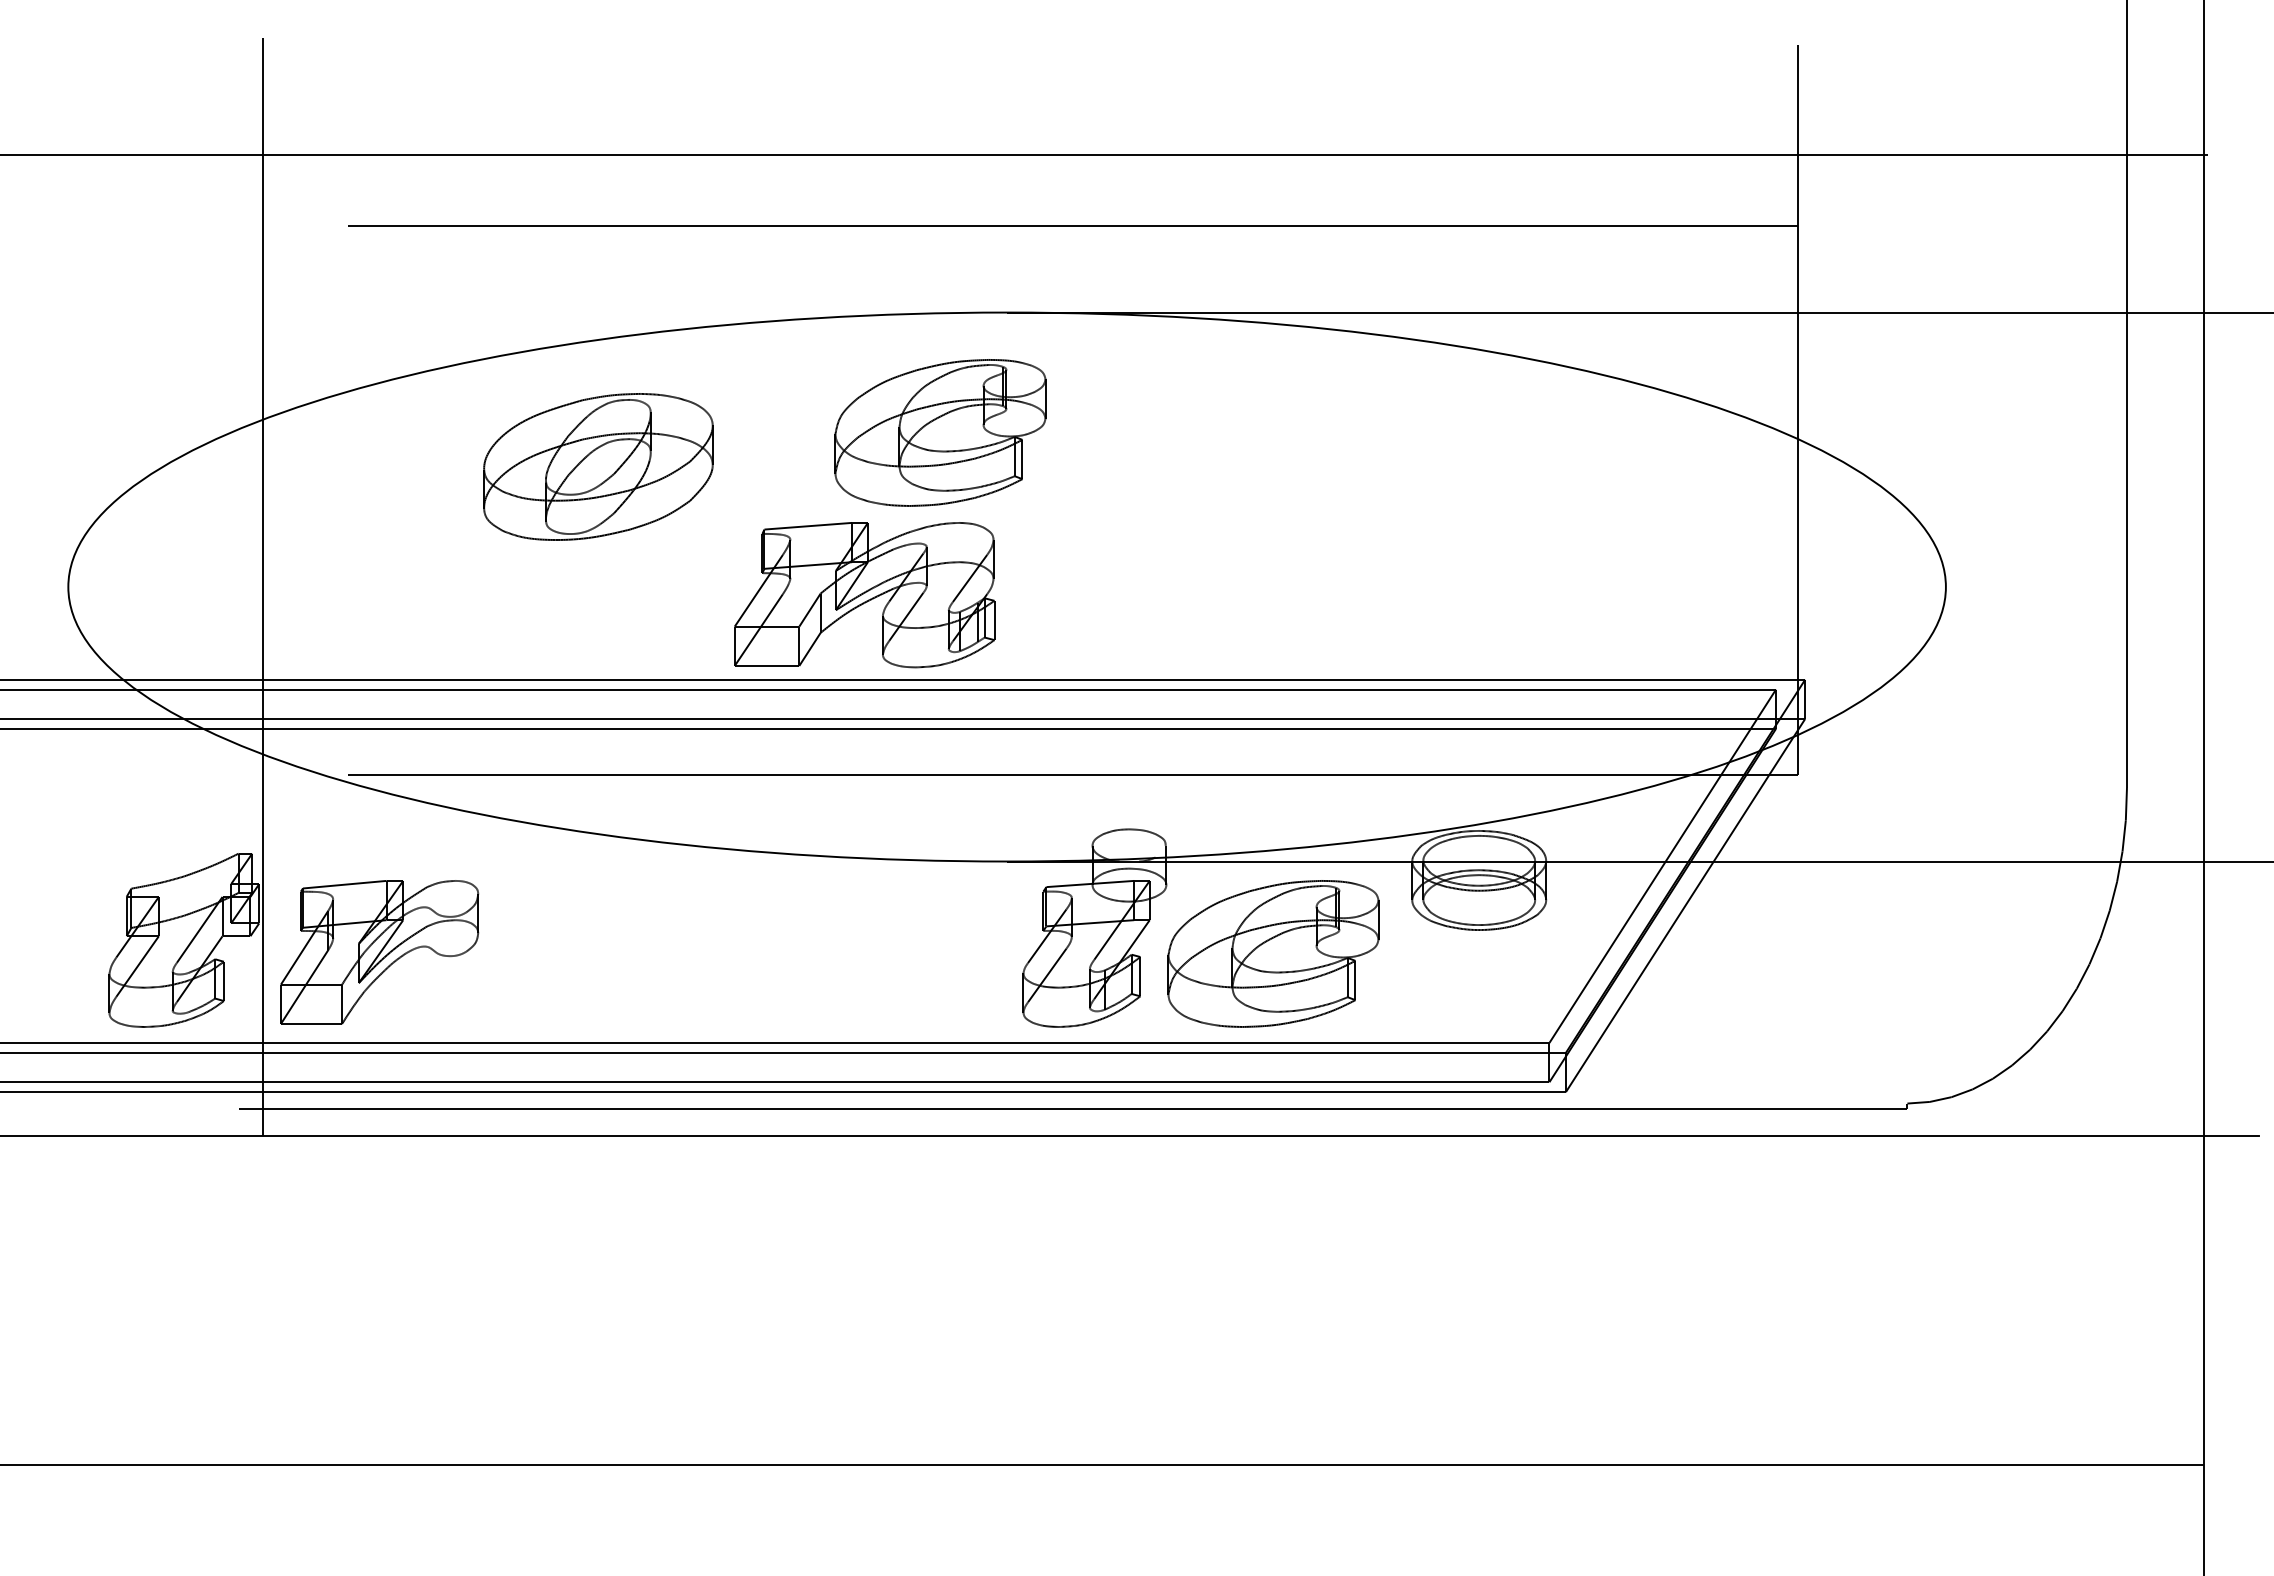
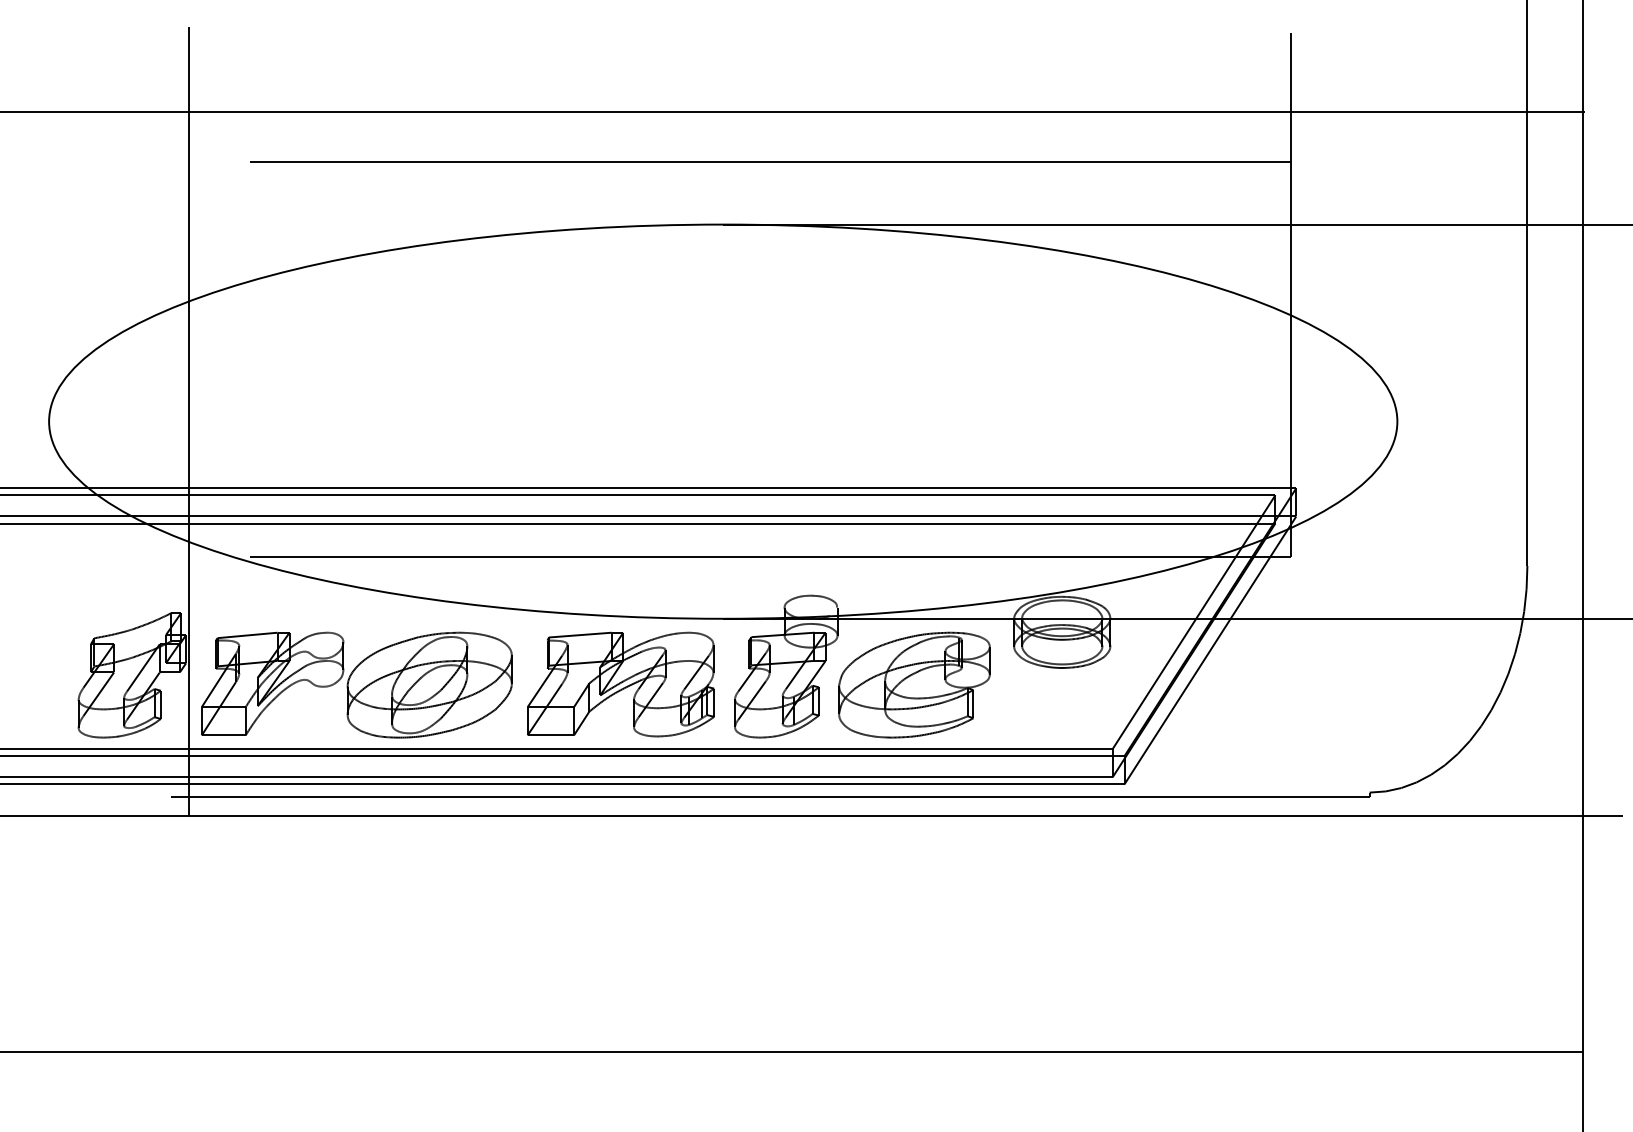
part: (940, 432) -> (675, 310), removed
part: (598, 466) -> (429, 684), moved
part: (864, 595) -> (620, 684), moved

